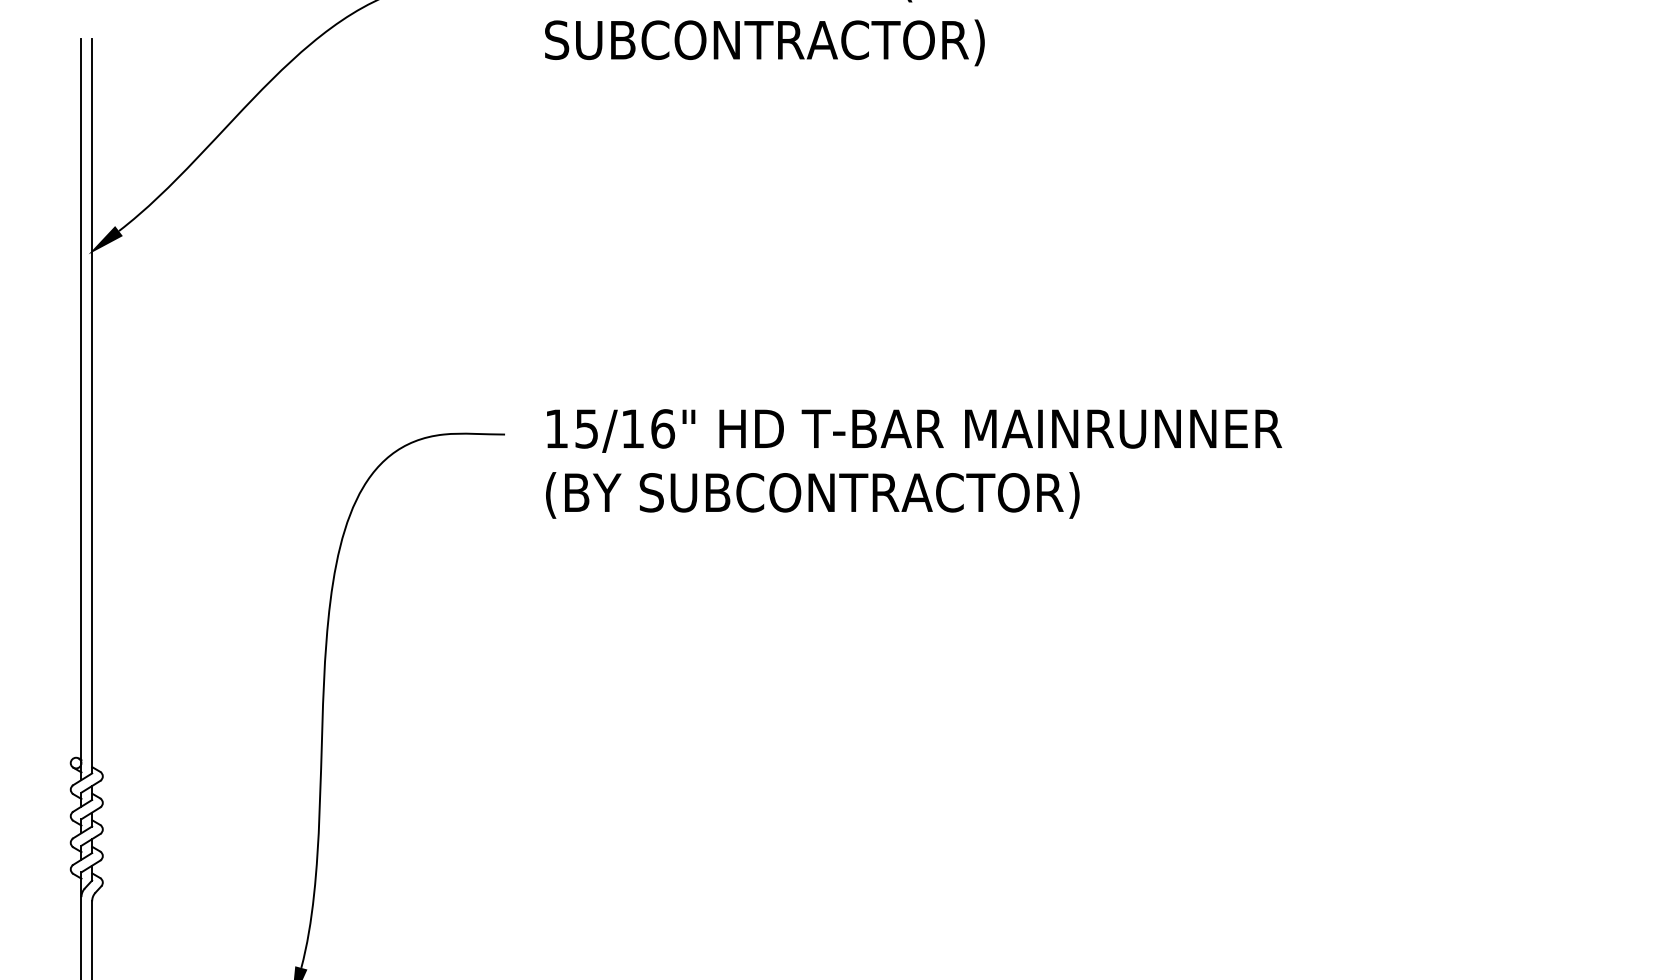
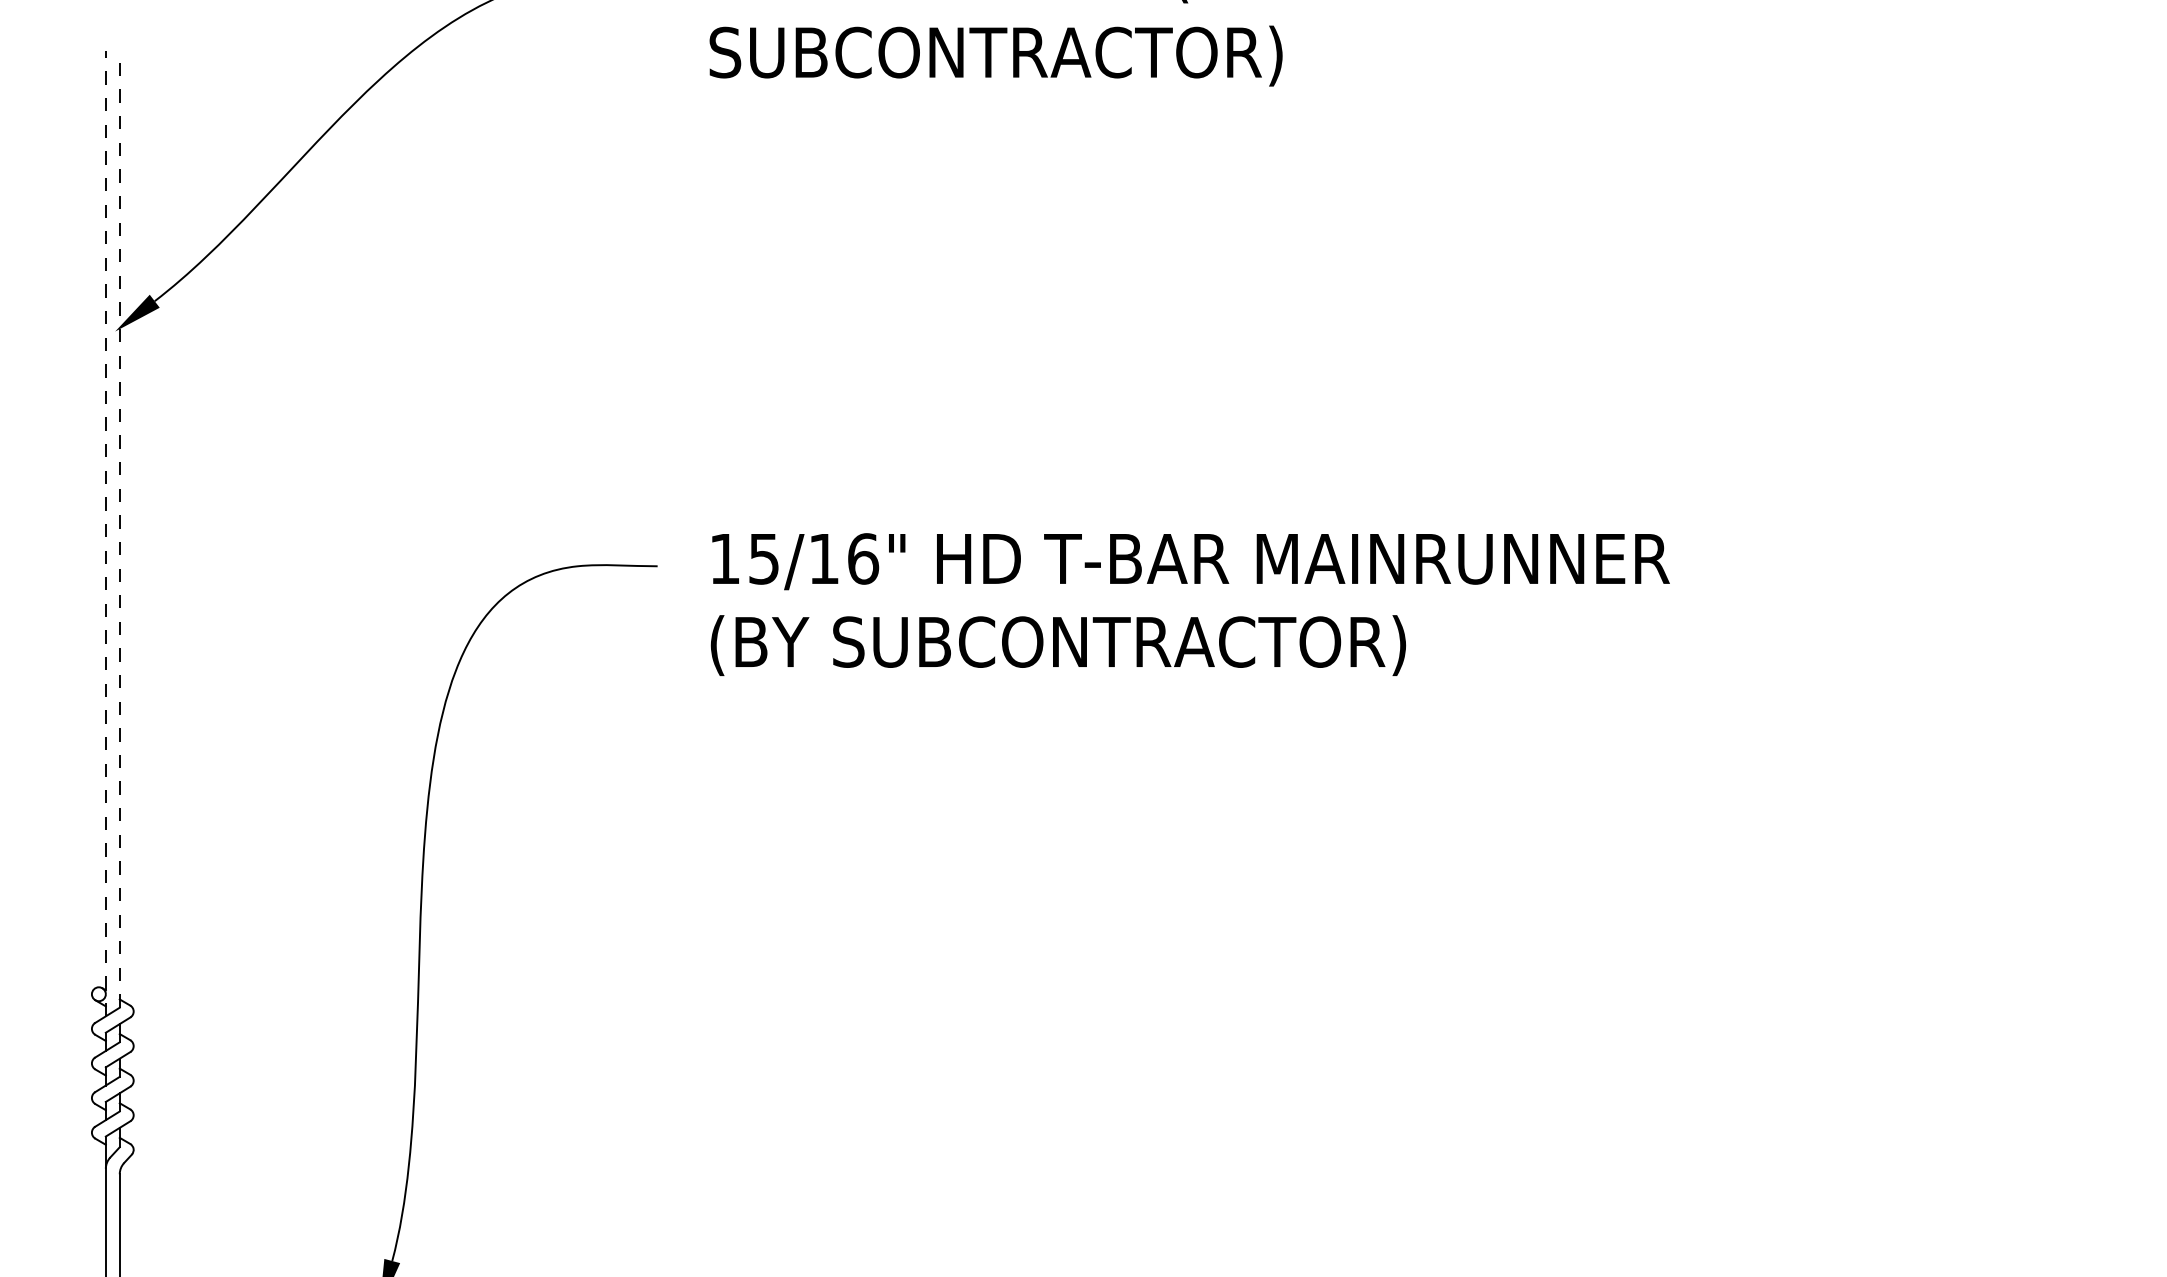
line: (92, 405) -> (120, 528), solid -> dashed
line: (81, 409) -> (105, 533), solid -> dashed

